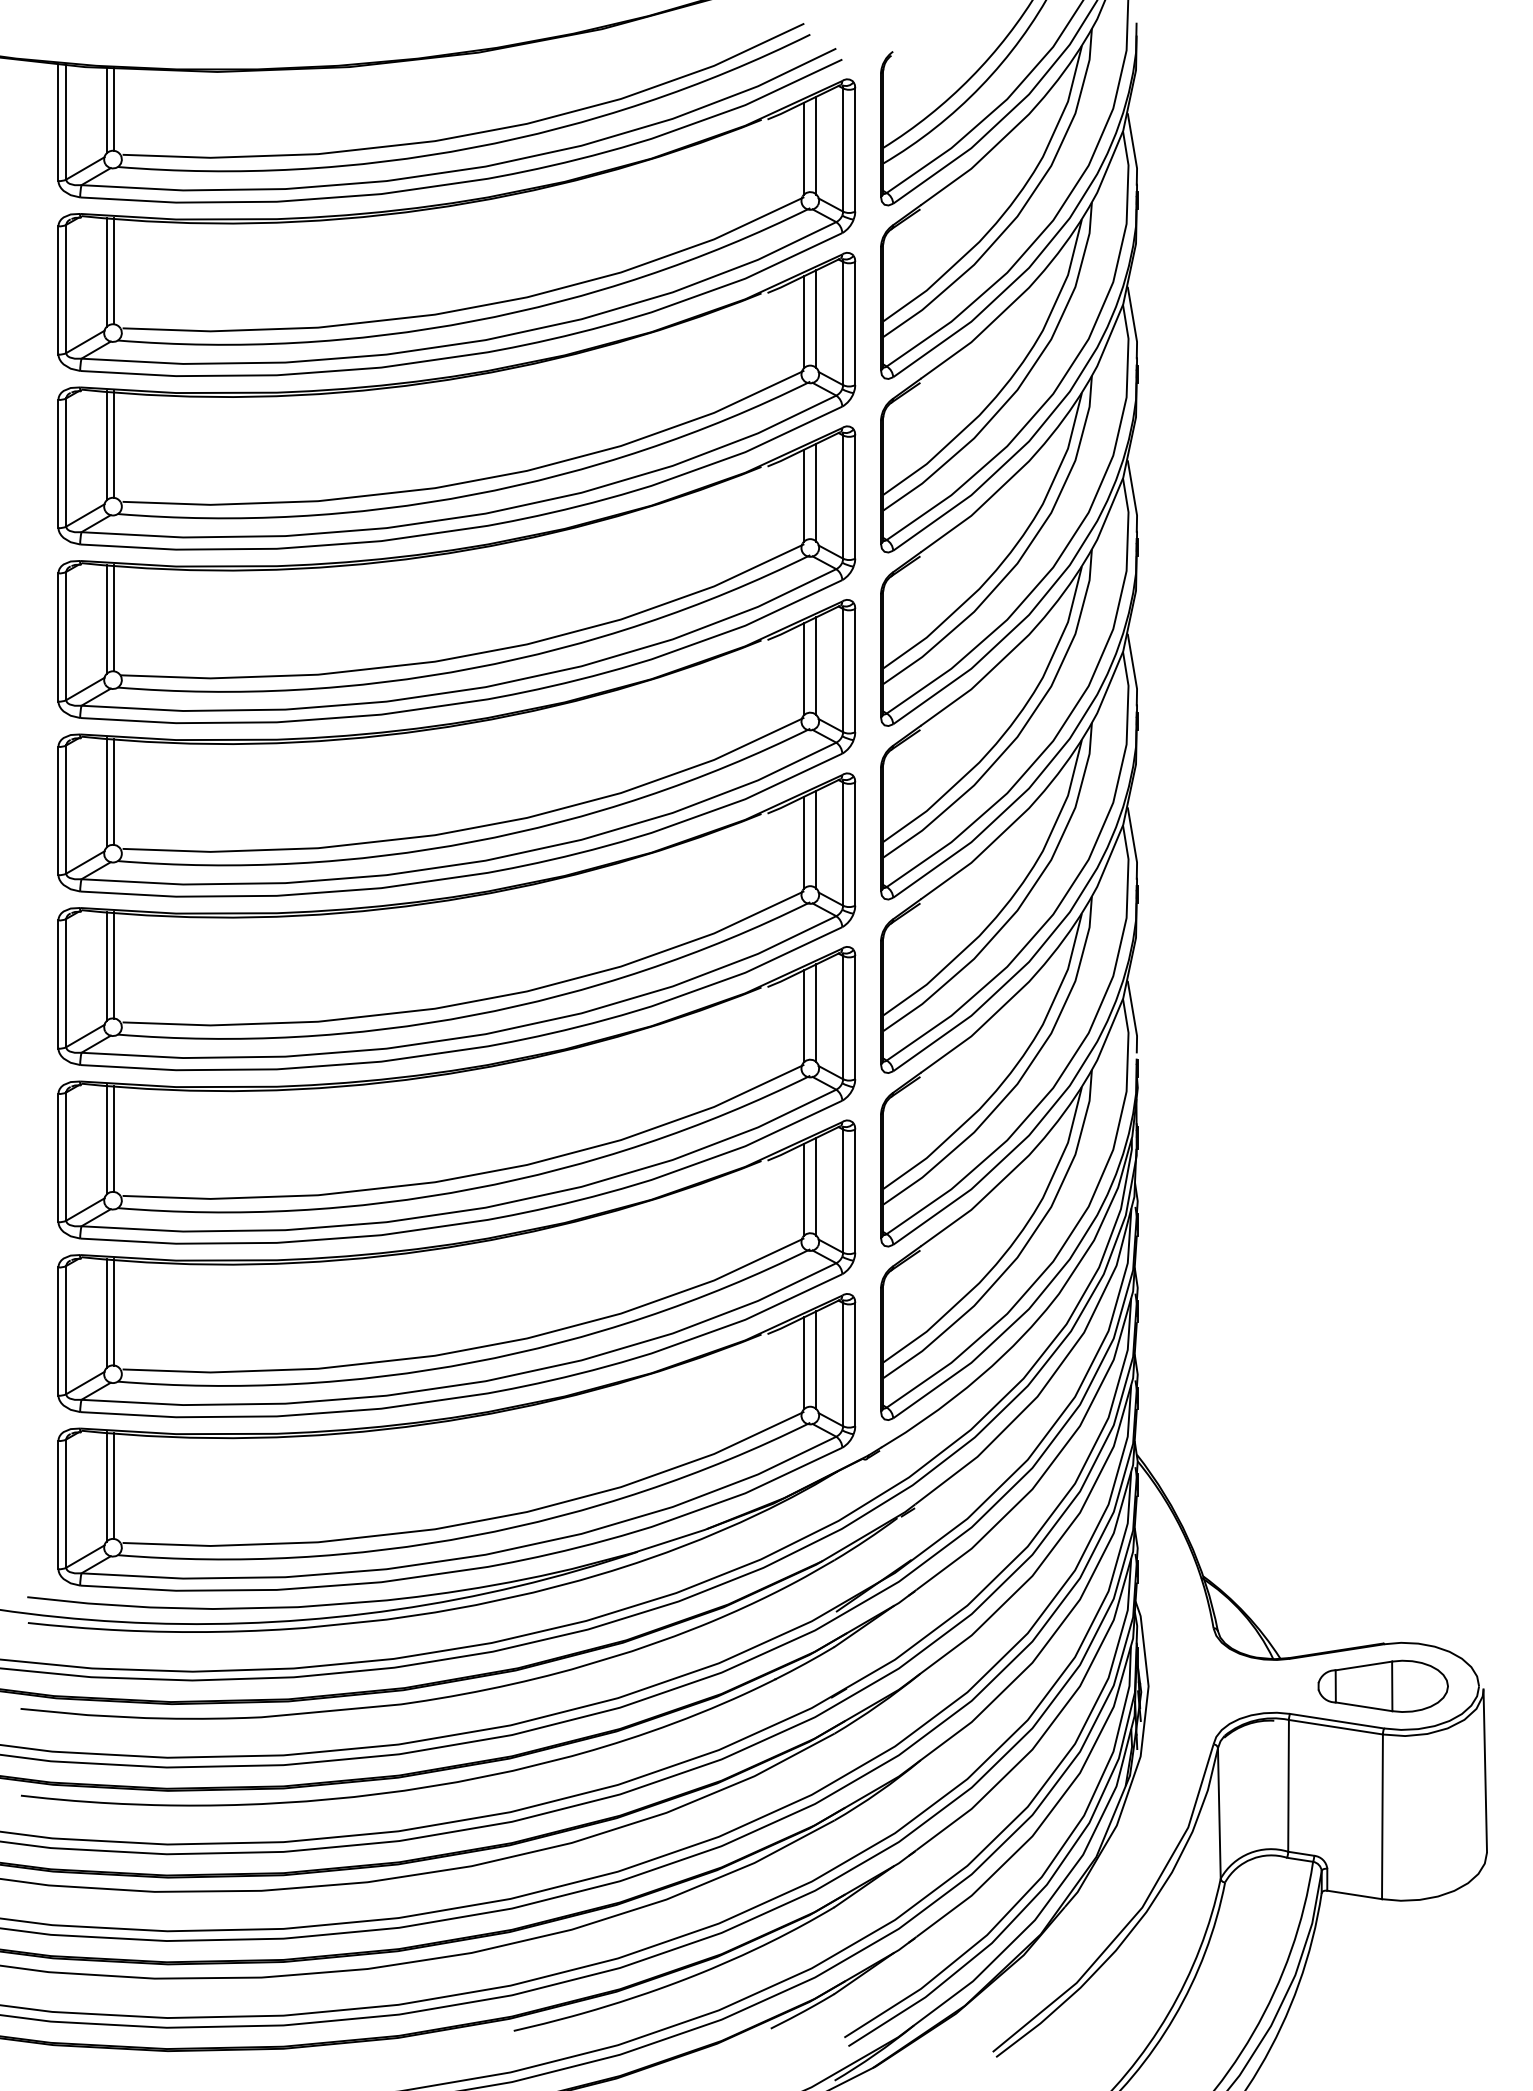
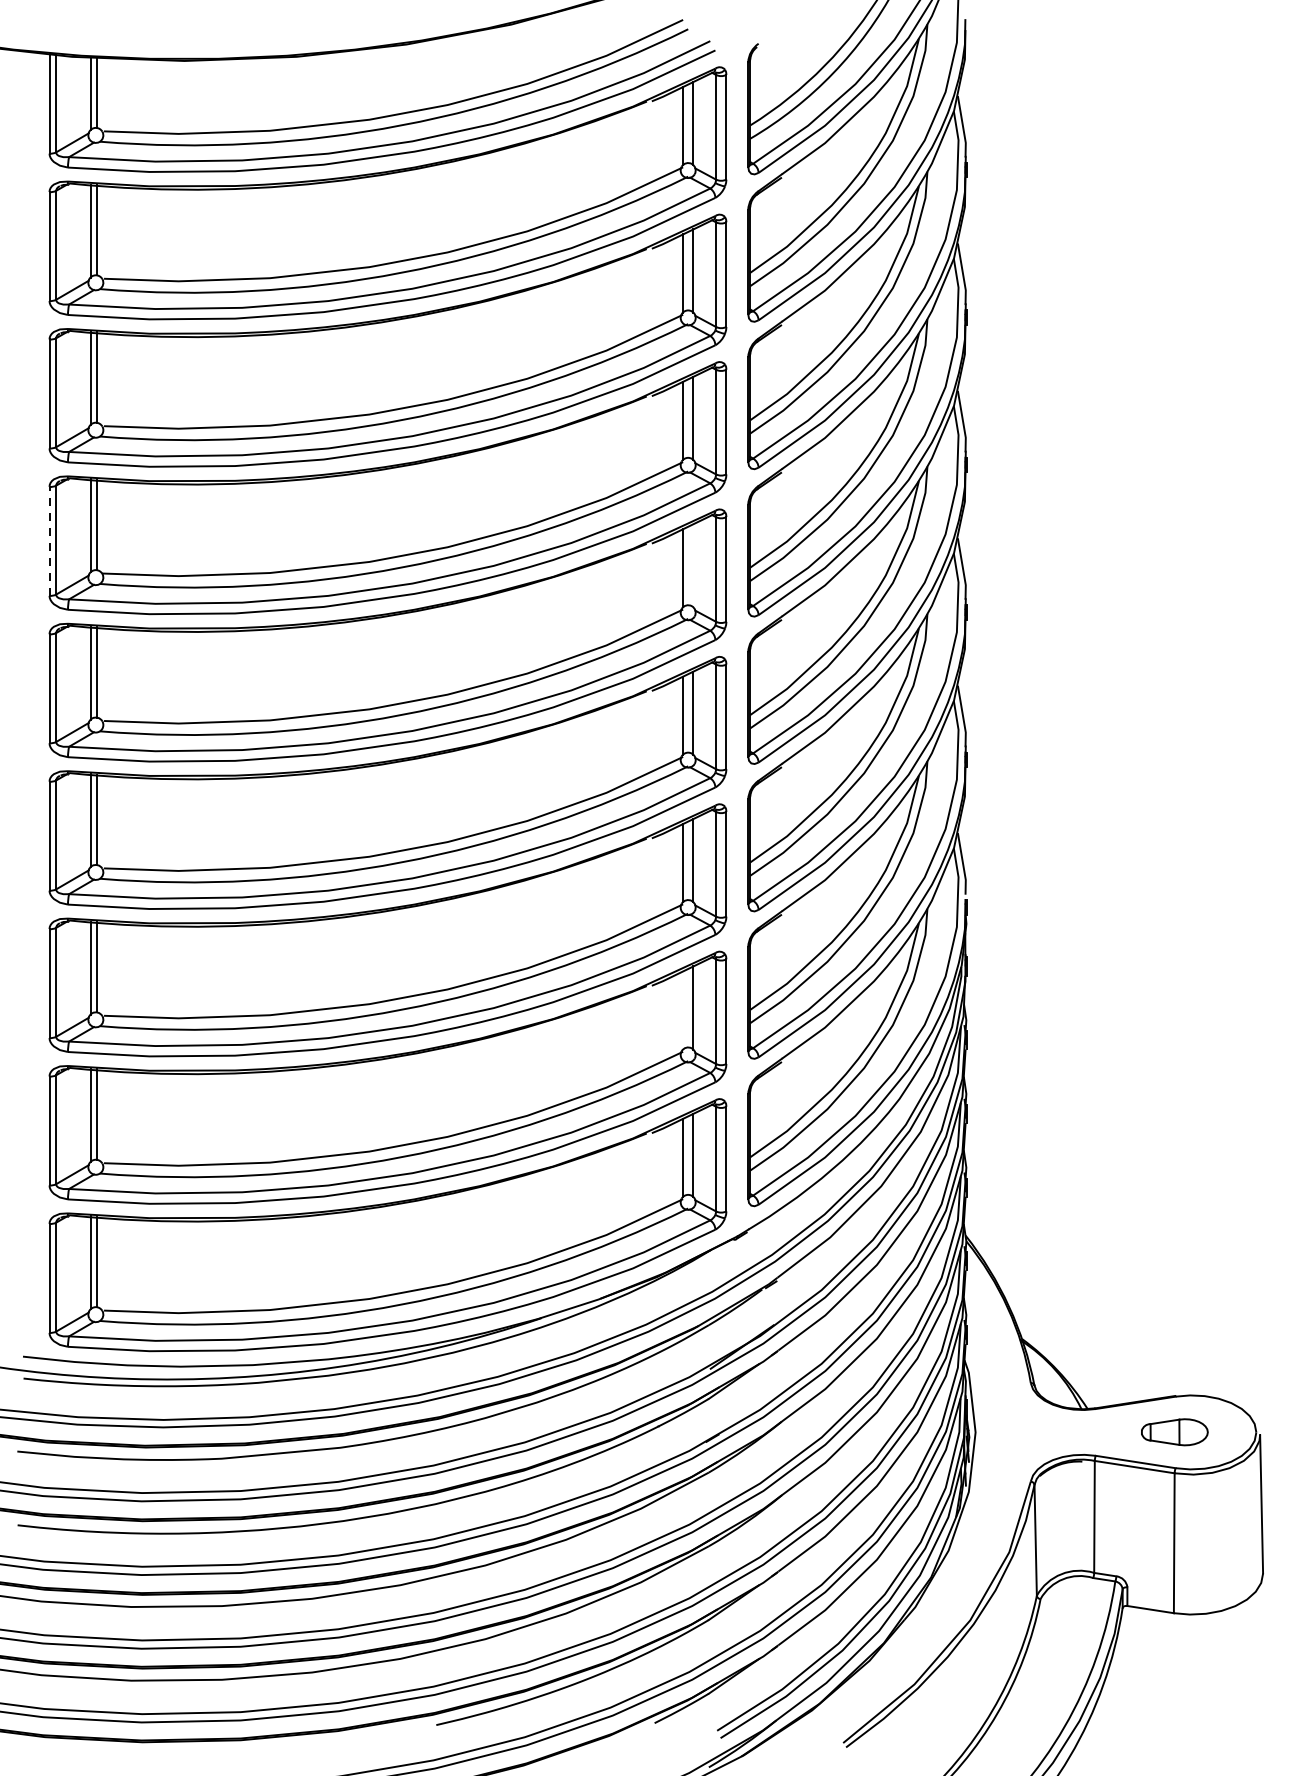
line: (58, 636) -> (49, 540), solid -> dashed
line: (816, 666) -> (693, 566), removed
line: (804, 1189) -> (683, 1010), removed
part: (1382, 1685) -> (1174, 1431), size x0.6

